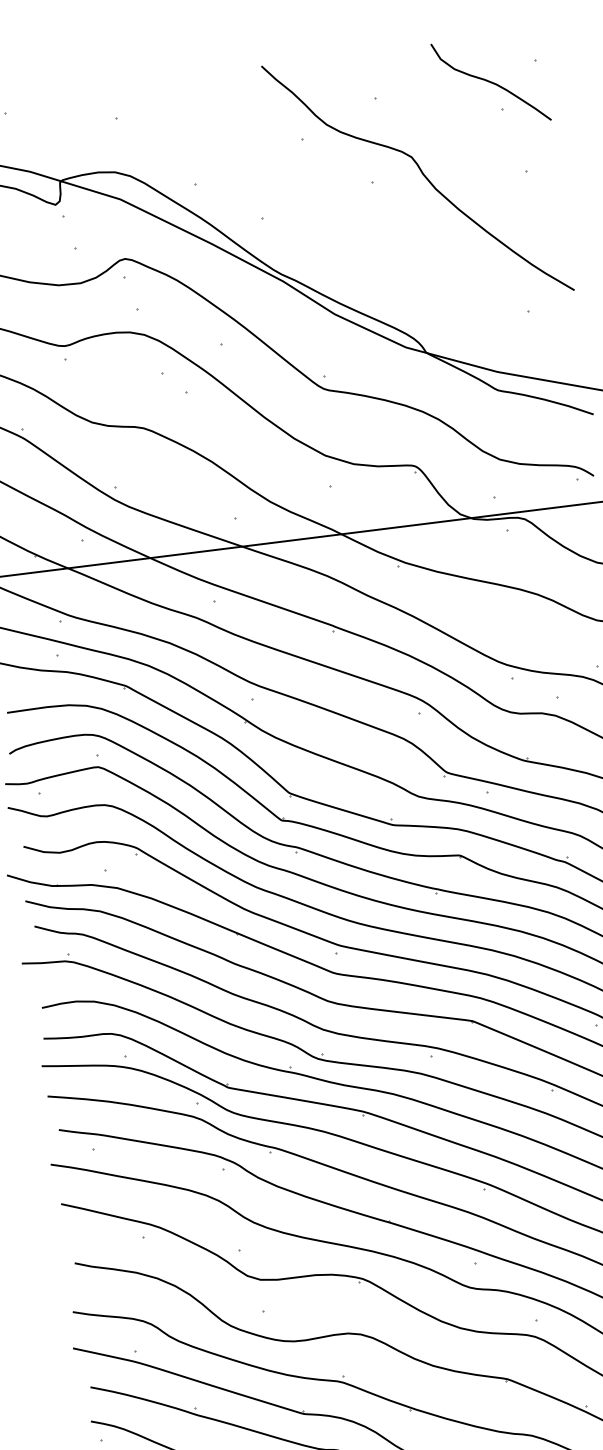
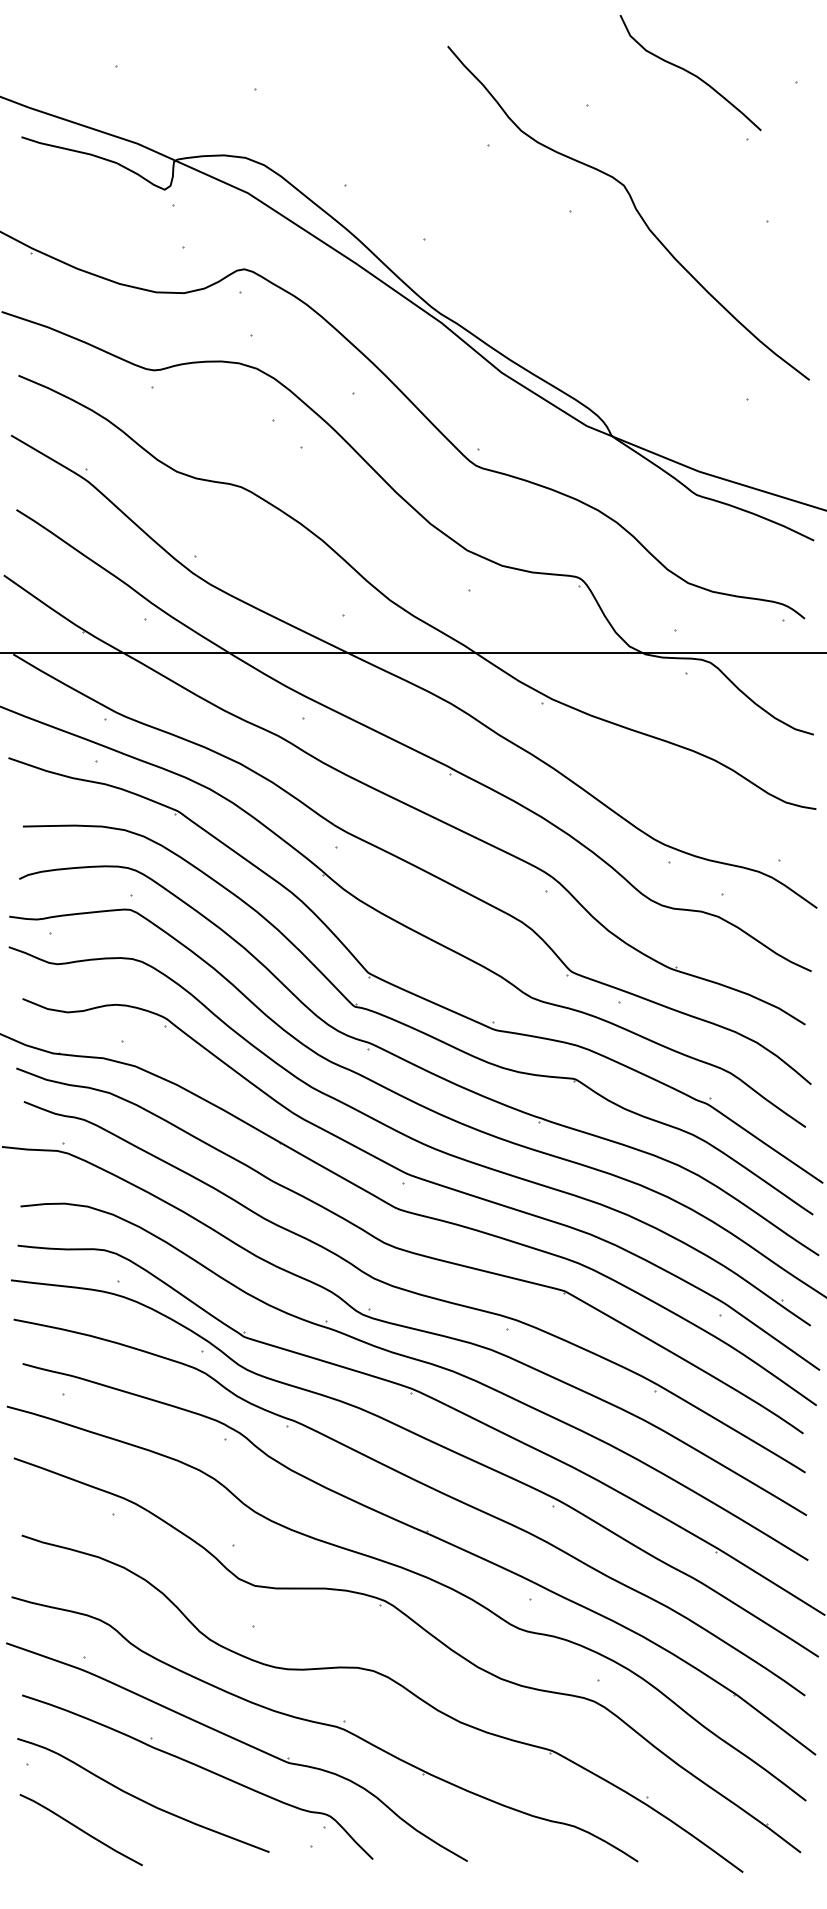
curve: (491, 82) -> (690, 73), moved

